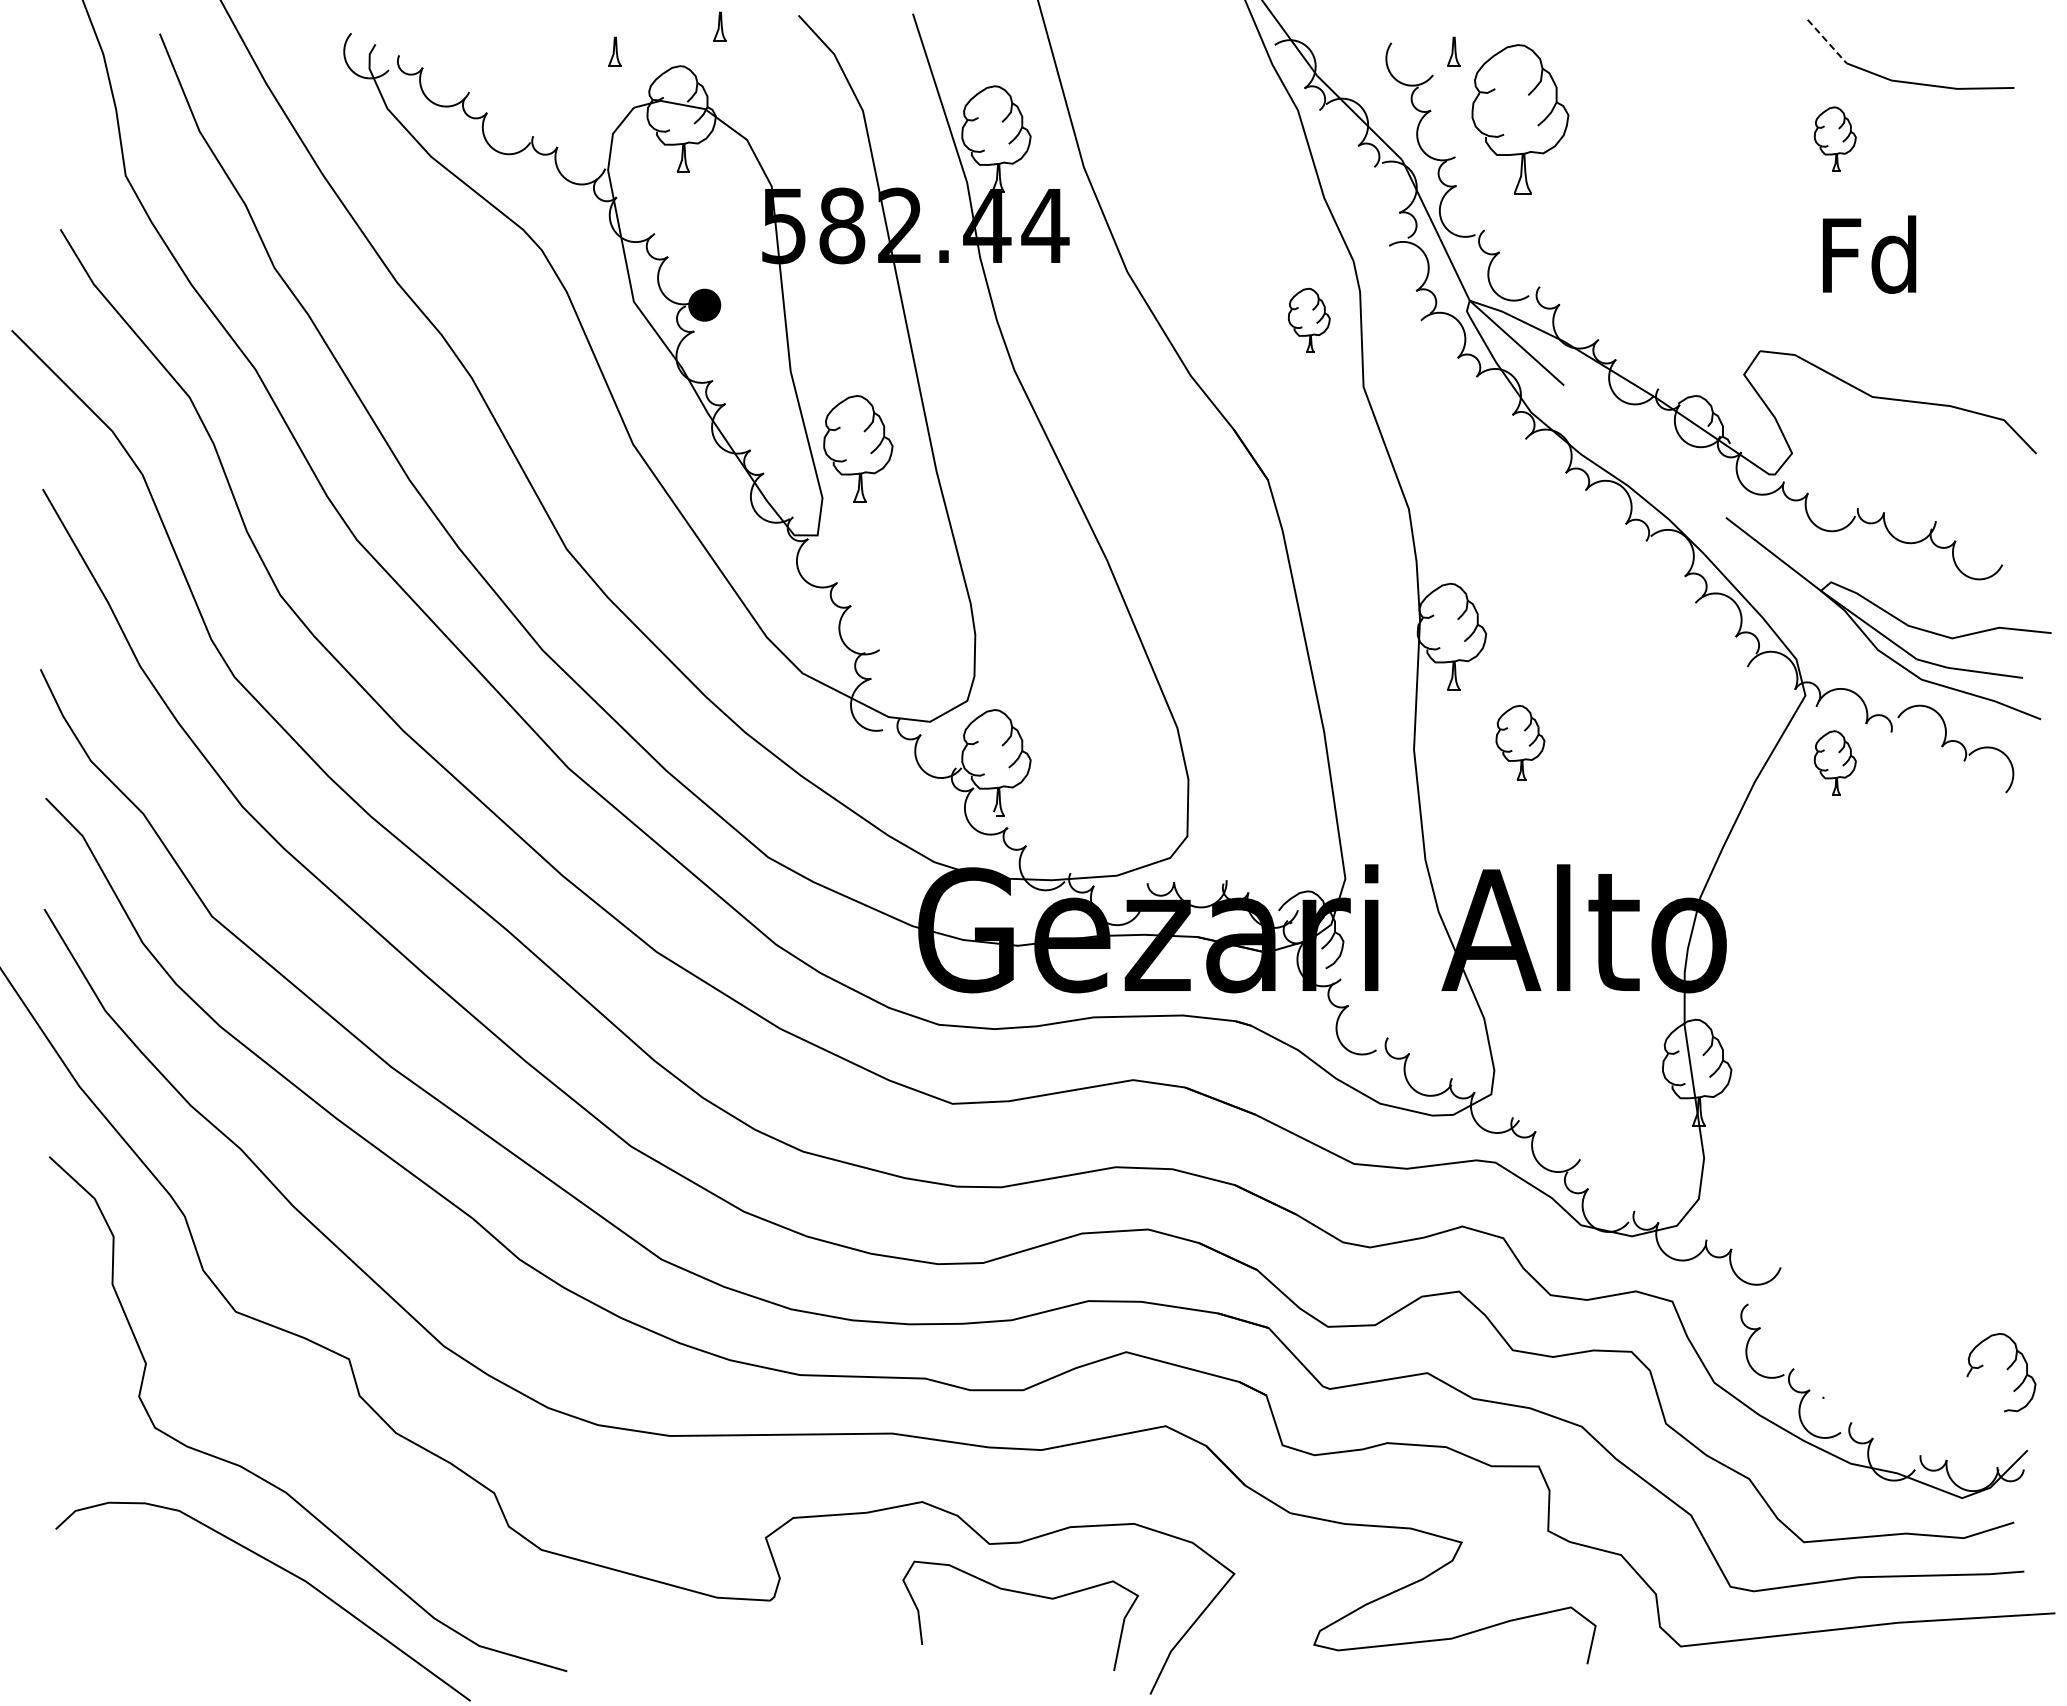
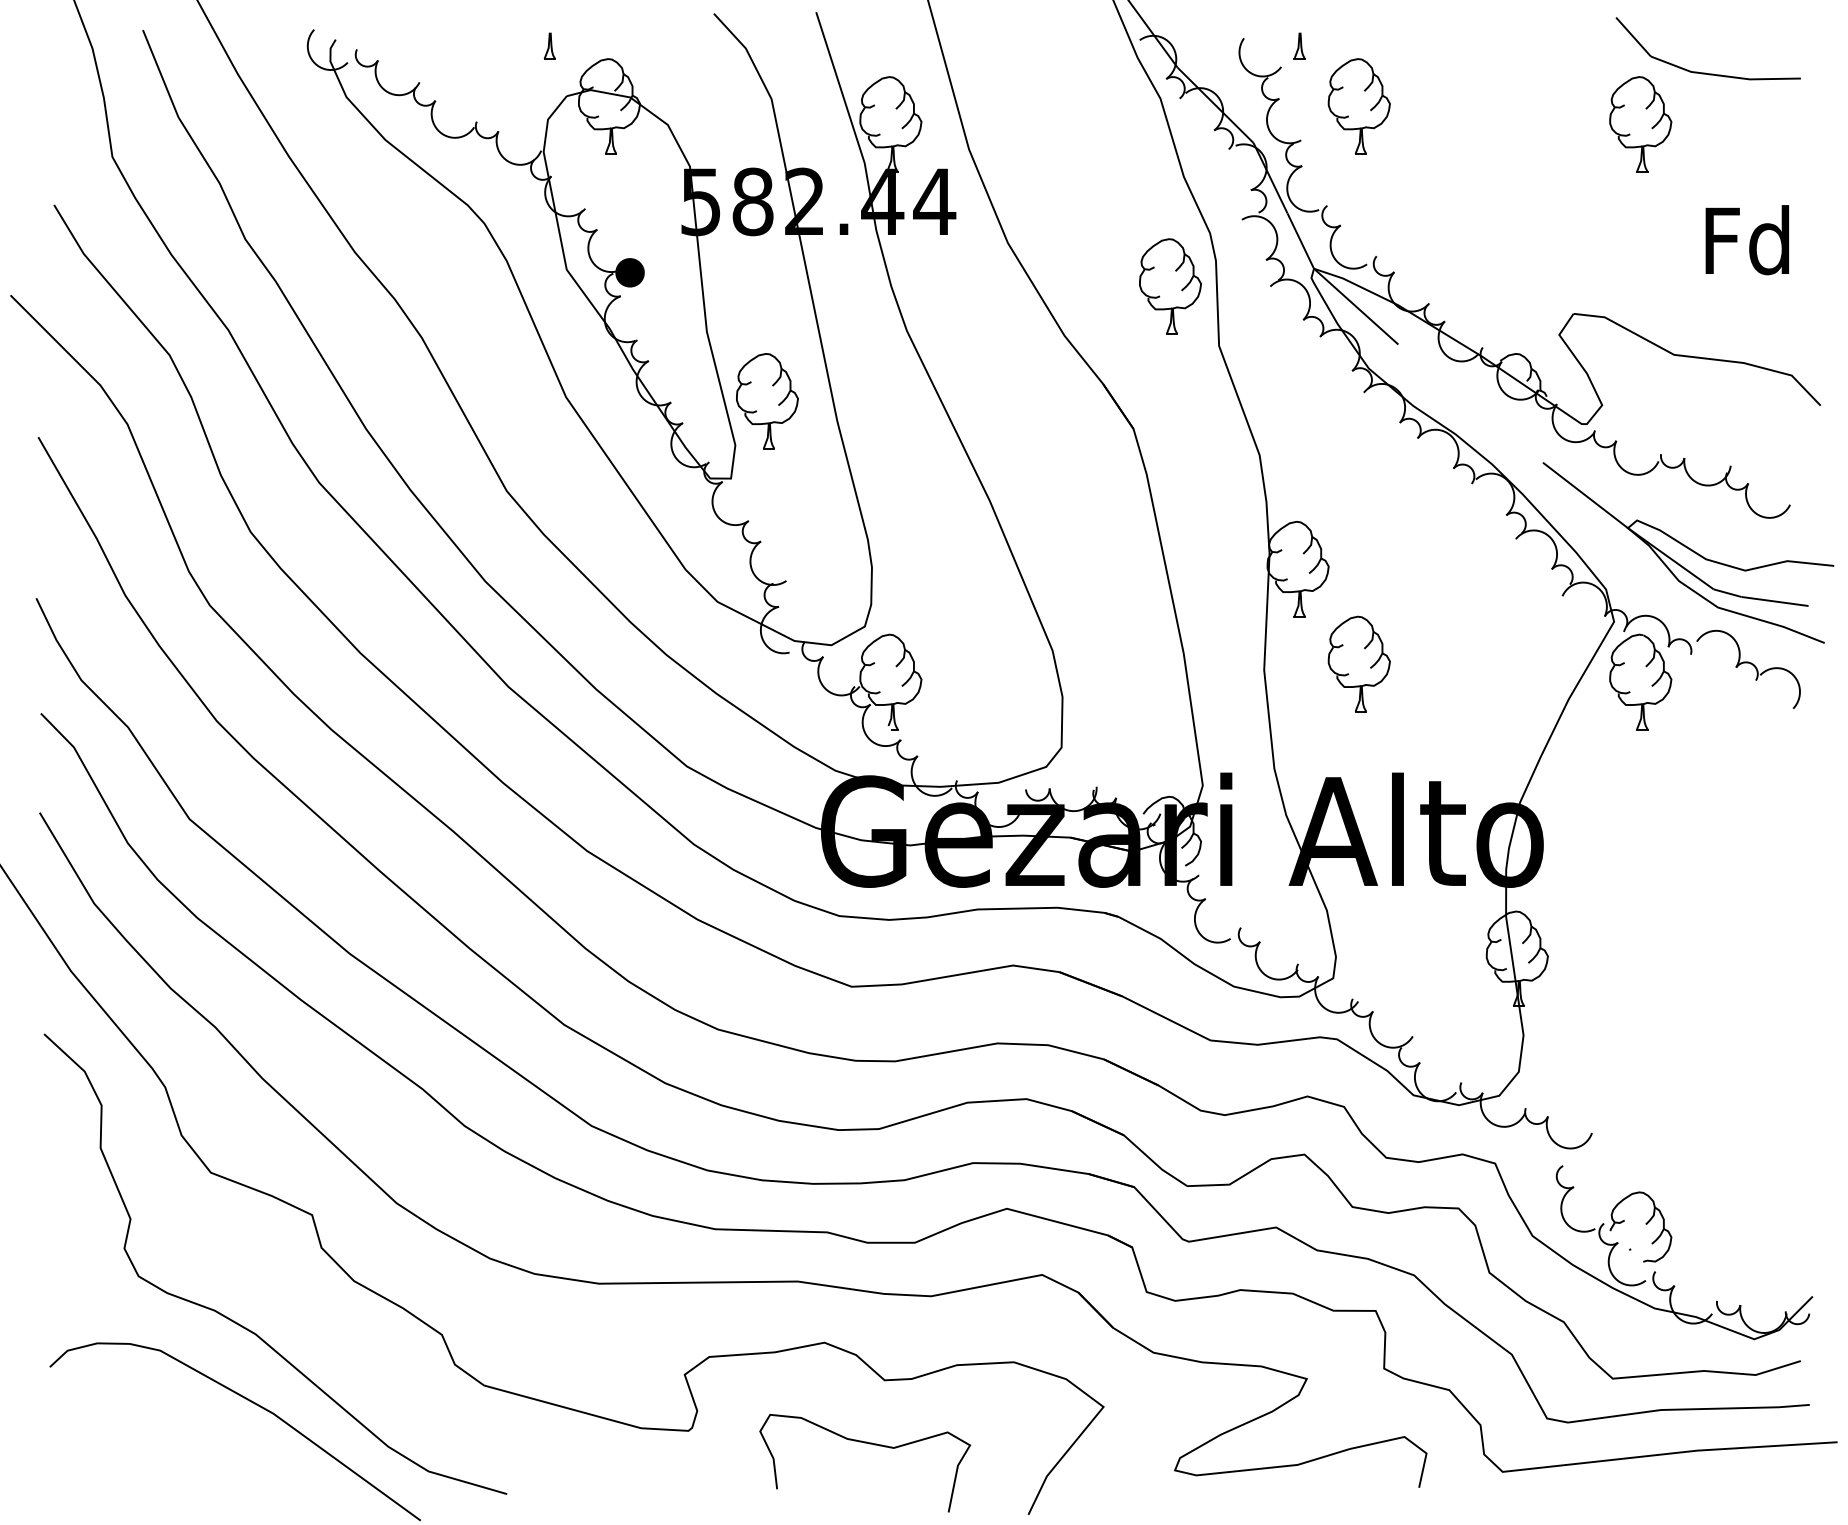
part: (719, 26) -> (643, 23), removed
line: (1827, 41) -> (1633, 37), dashed -> solid
part: (1520, 118) -> (1359, 105), size x0.71
part: (1835, 138) -> (1640, 123), size x1.67
text: (1869, 254) -> (1747, 239), moved
part: (1309, 320) -> (1170, 286), size x1.67
part: (1520, 742) -> (1359, 663), size x1.43
part: (1835, 762) -> (1640, 681), size x1.67
part: (2001, 1372) -> (1640, 1226), moved
curve: (1024, 1594) -> (868, 1444), moved

